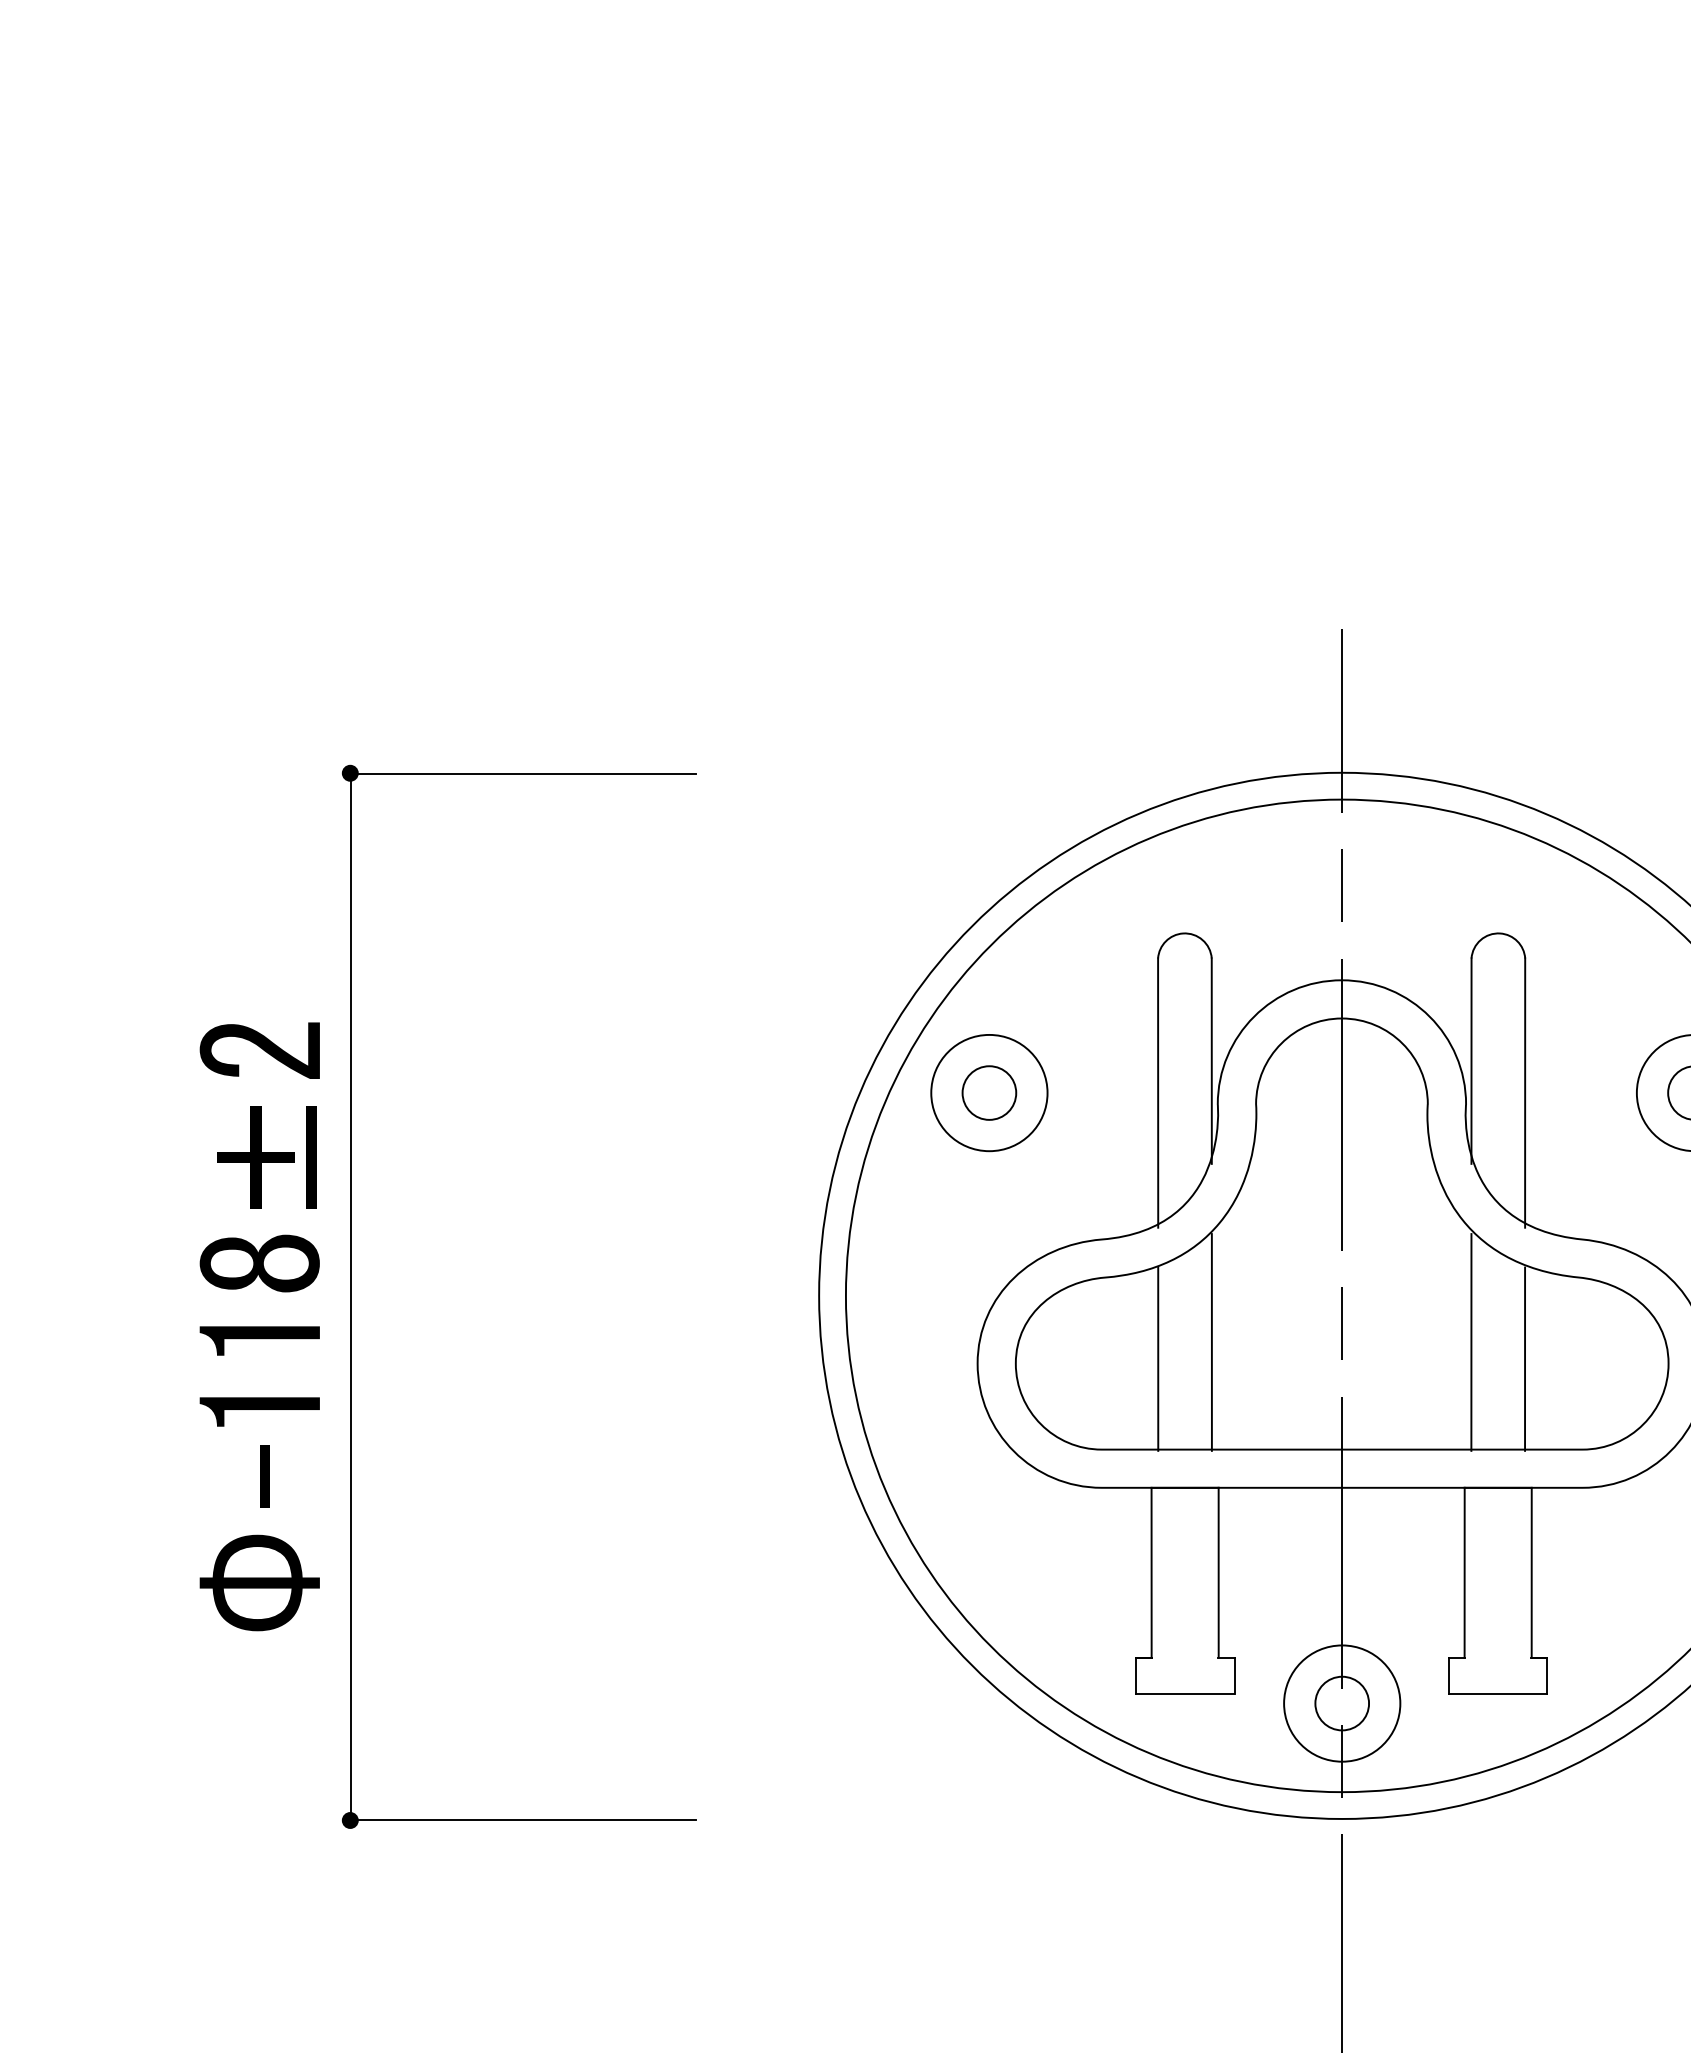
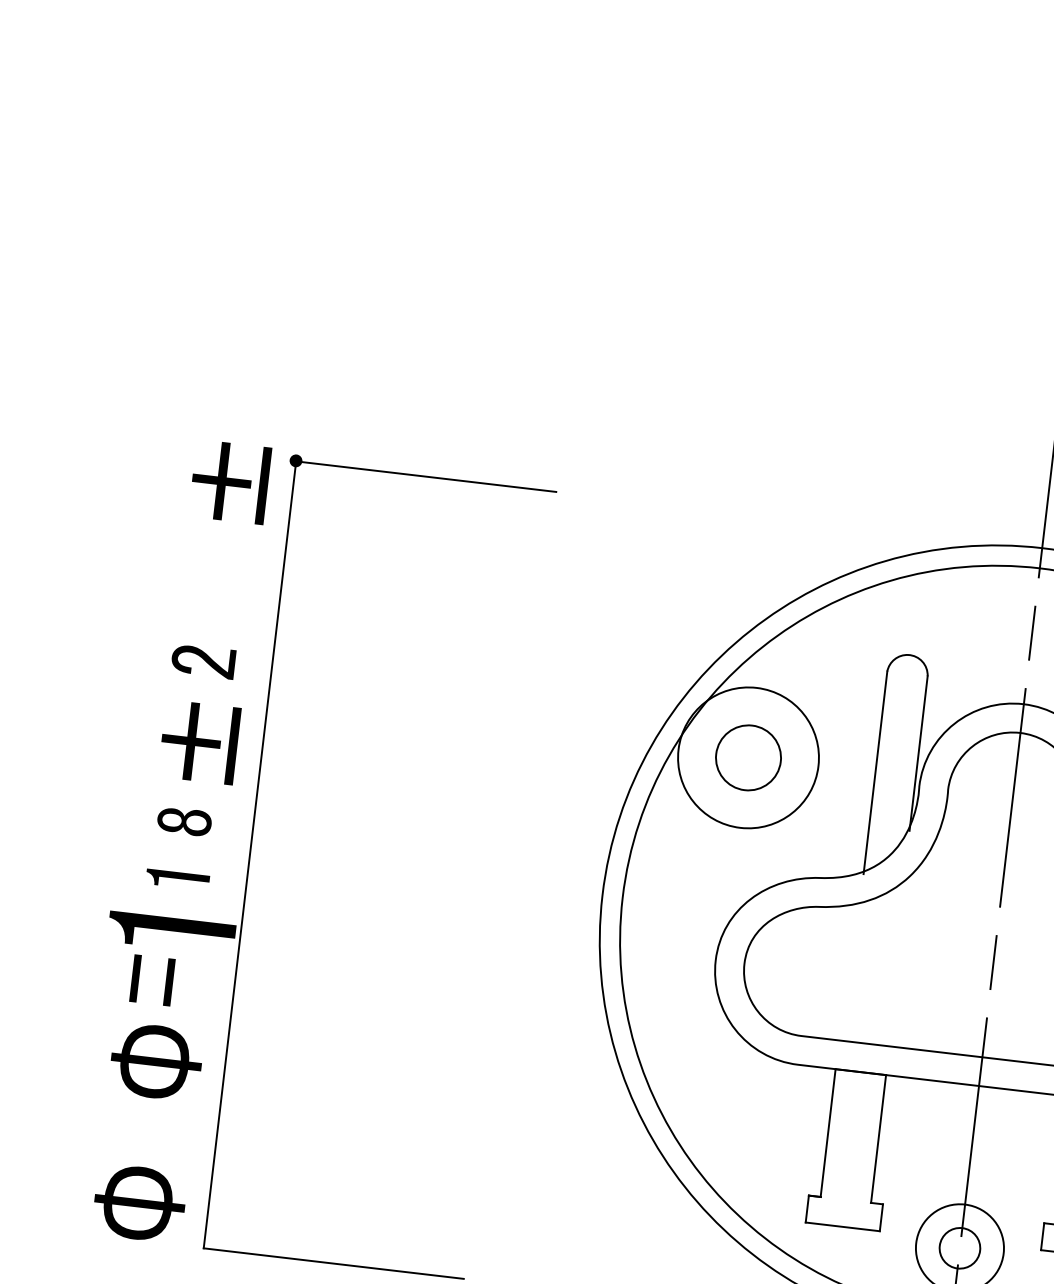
part: (266, 811) -> (229, 482), added
part: (259, 1050) -> (203, 661), size x0.7
circle: (989, 1092) -> (748, 757), size x1.6
circle: (989, 1092) -> (748, 757), size x1.6
part: (259, 1263) -> (184, 821), size x0.6
part: (259, 1340) -> (177, 879), size x0.7
line: (1211, 1342) -> (893, 965), removed
line: (1158, 1358) -> (852, 972), removed
part: (259, 1411) -> (171, 932), size x1.4
part: (219, 1476) -> (135, 978), added
part: (259, 1770) -> (139, 1202), added
fill: (349, 1820) -> (202, 1248), removed

